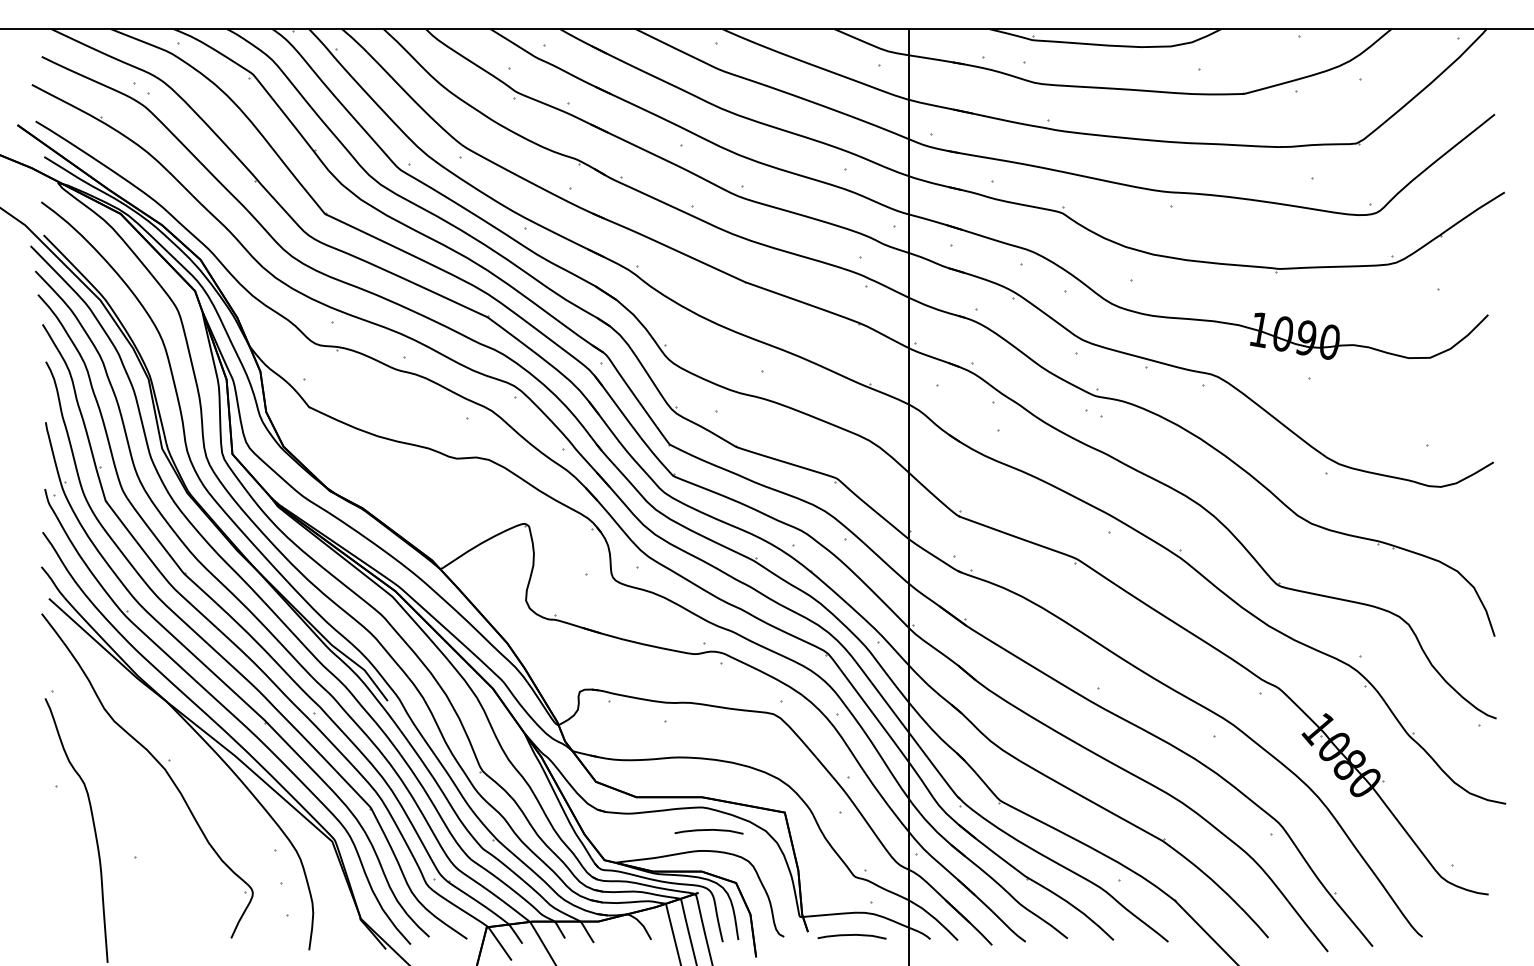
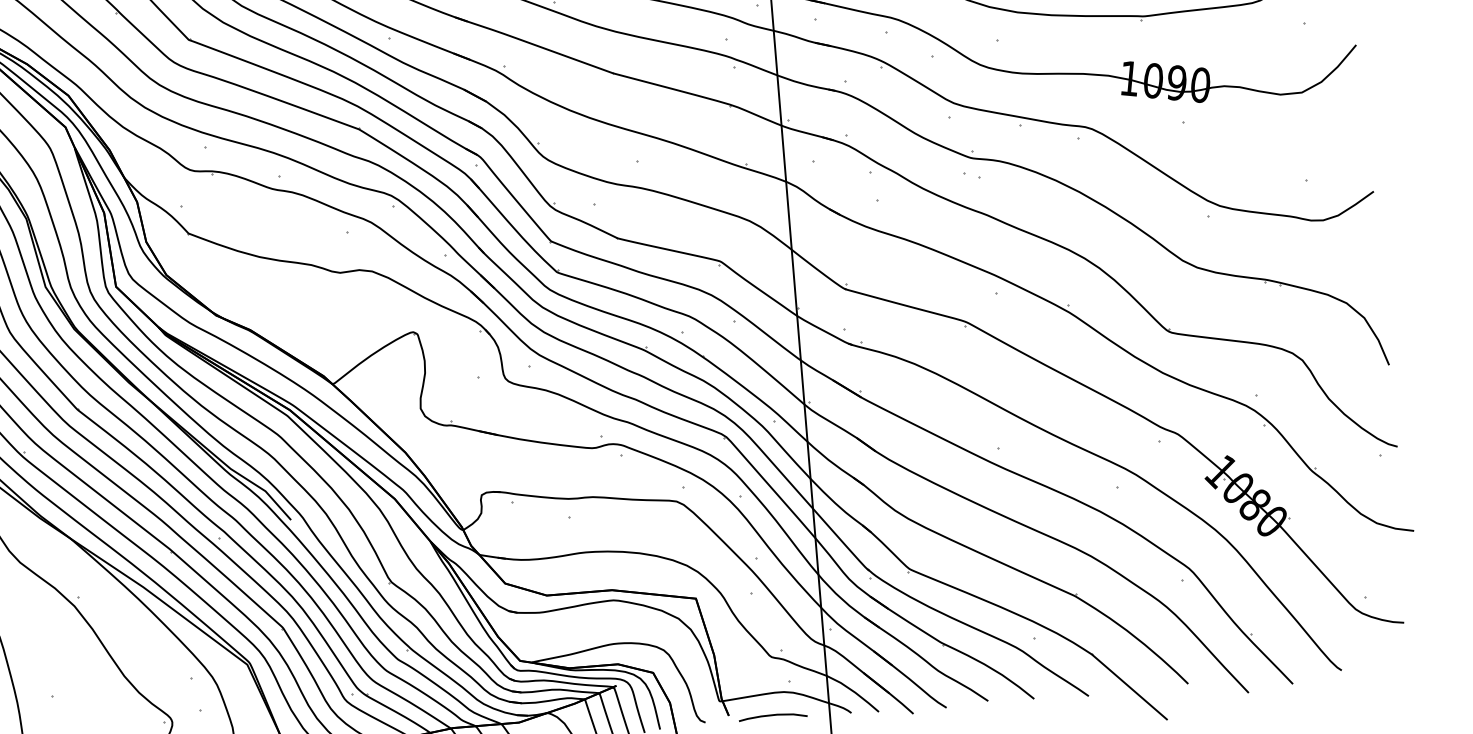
curve: (708, 830) -> (621, 622), removed

